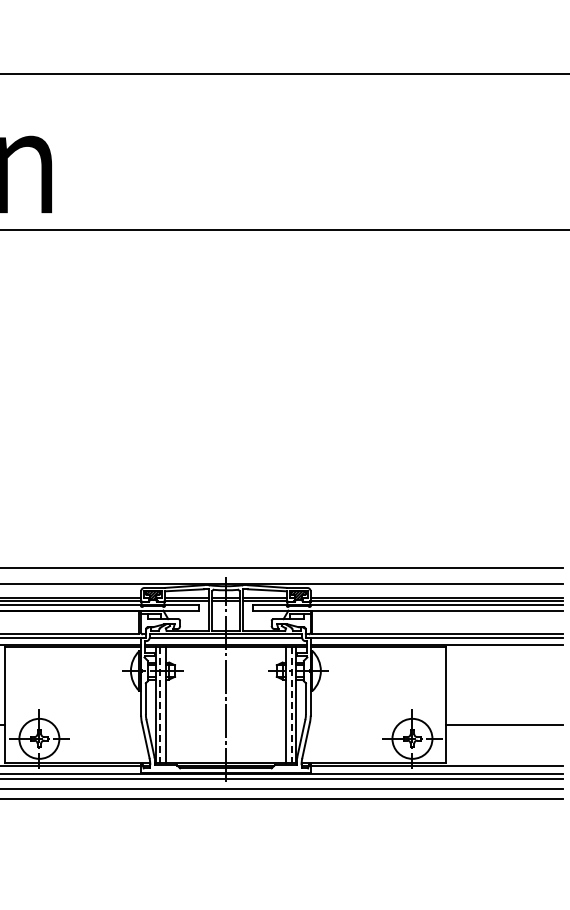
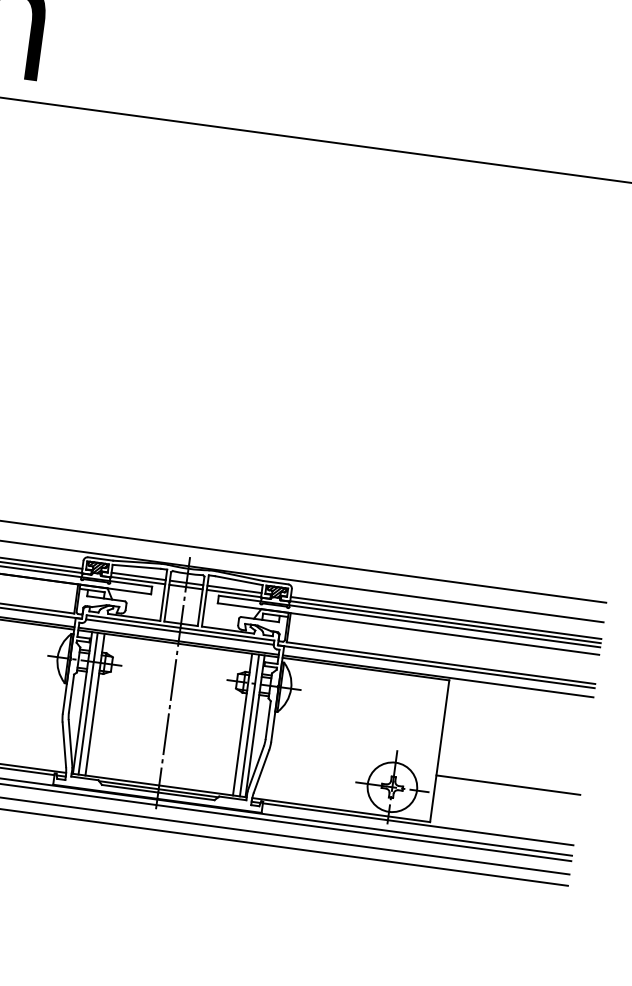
line: (160, 704) -> (88, 703), dashed -> solid
line: (291, 704) -> (249, 724), dashed -> solid

